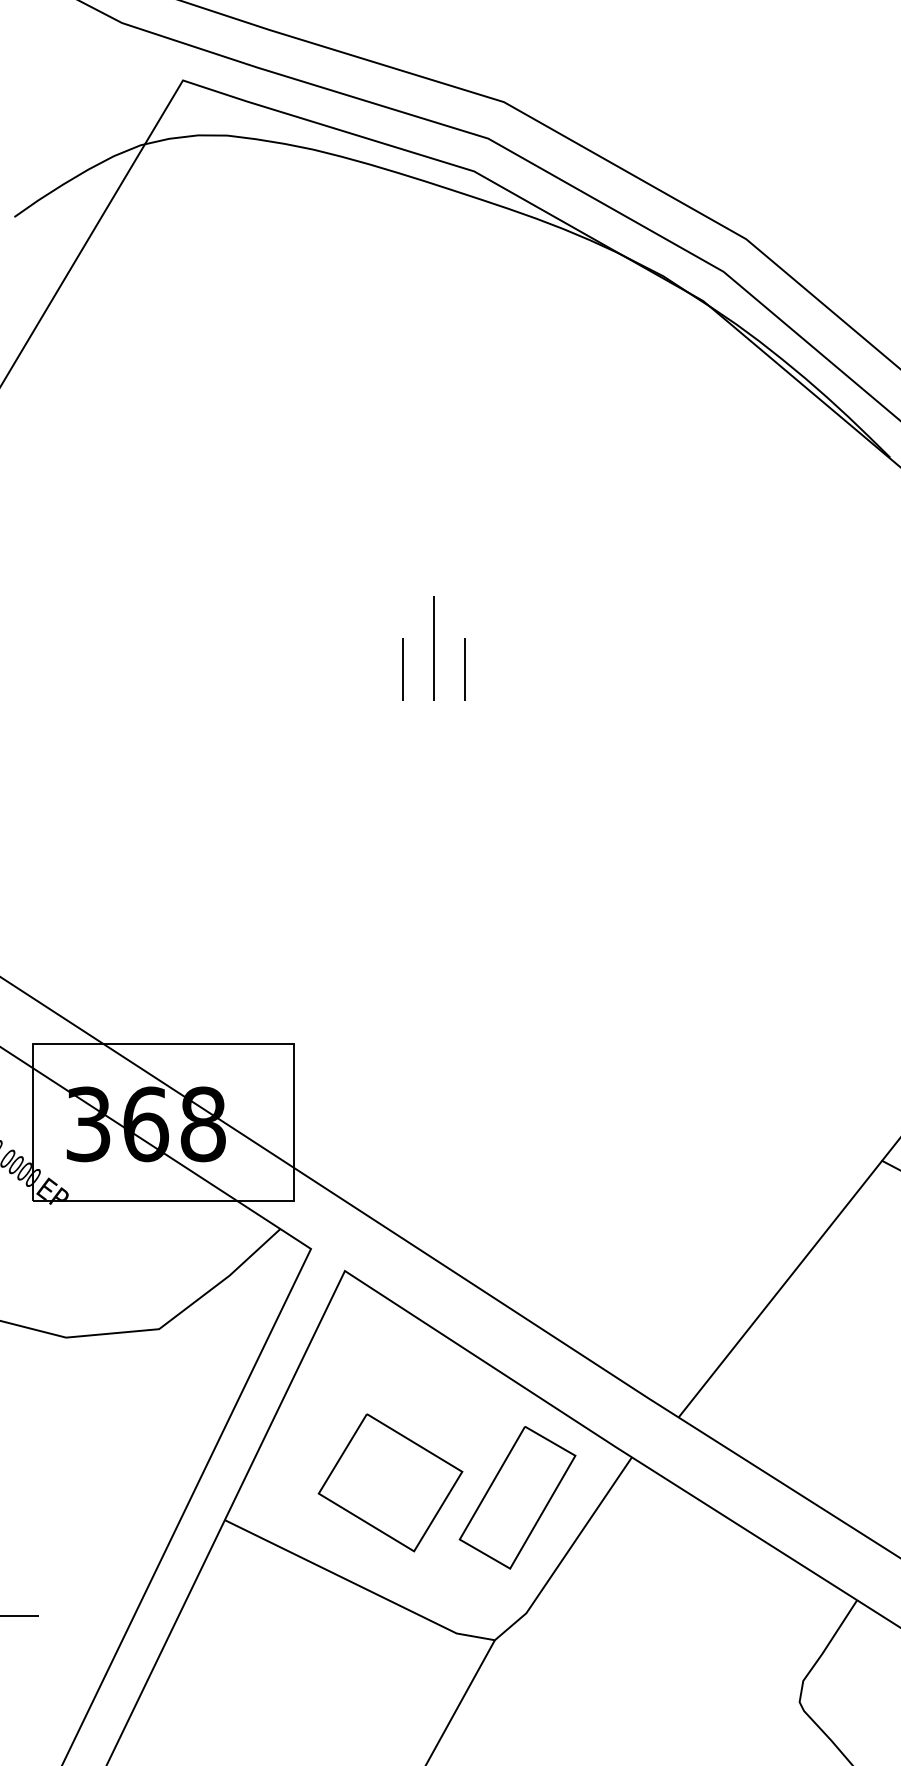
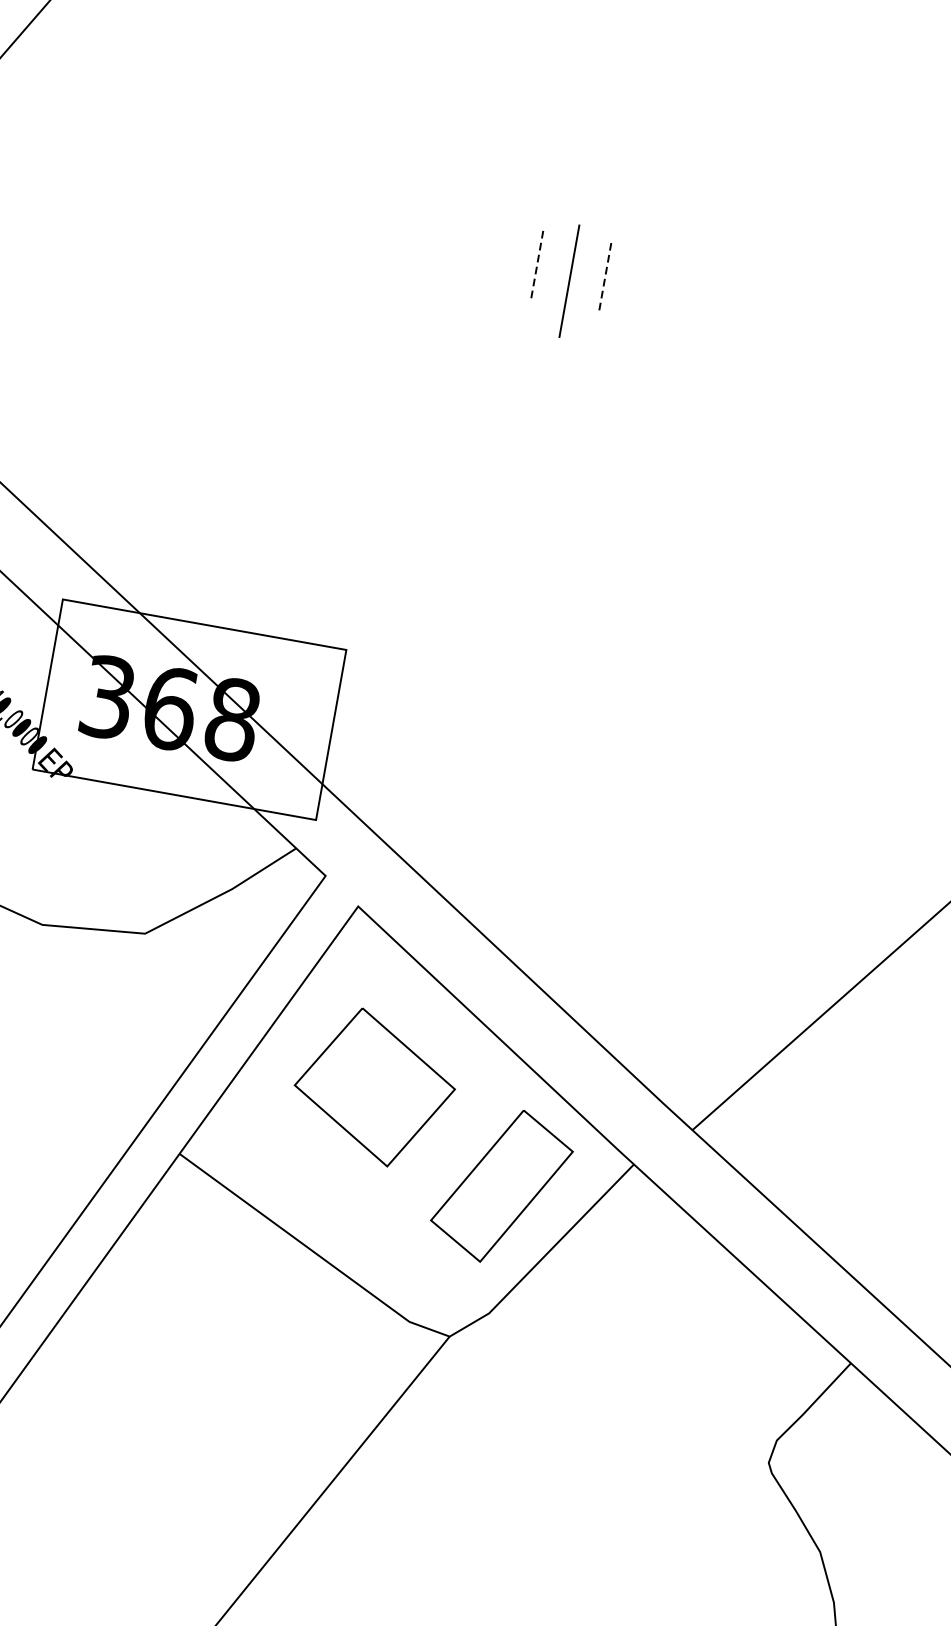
line: (433, 648) -> (568, 280), moved
line: (402, 669) -> (537, 264), solid -> dashed
line: (465, 669) -> (605, 276), solid -> dashed
part: (390, 1482) -> (374, 1087), moved

